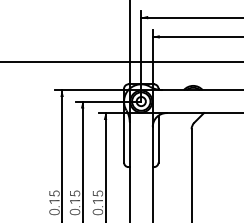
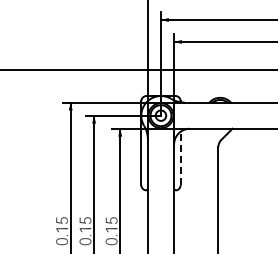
line: (158, 139) -> (180, 158), solid -> dashed

